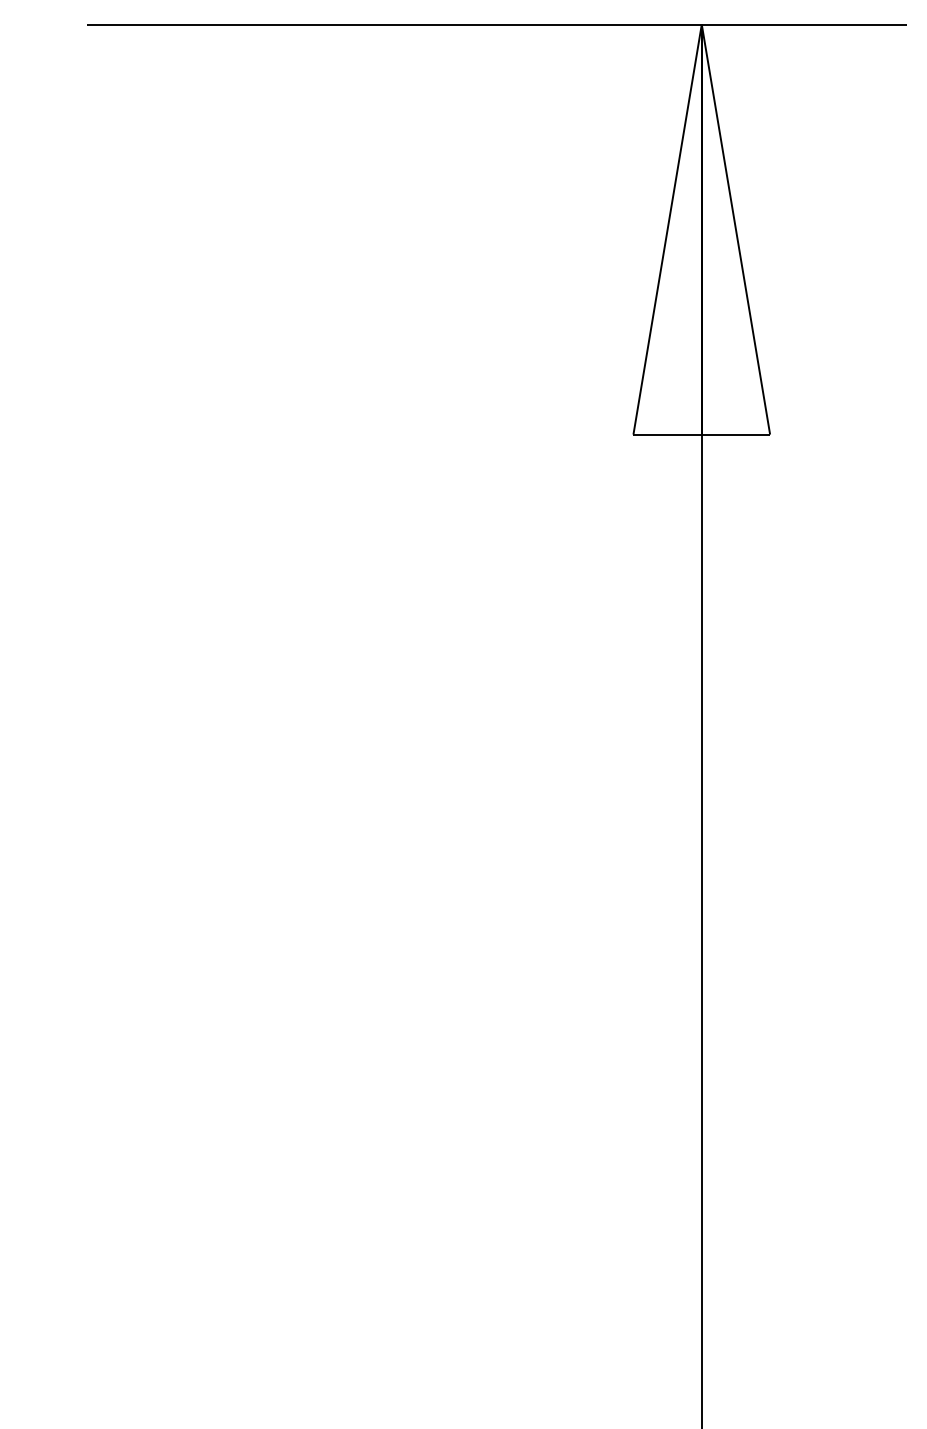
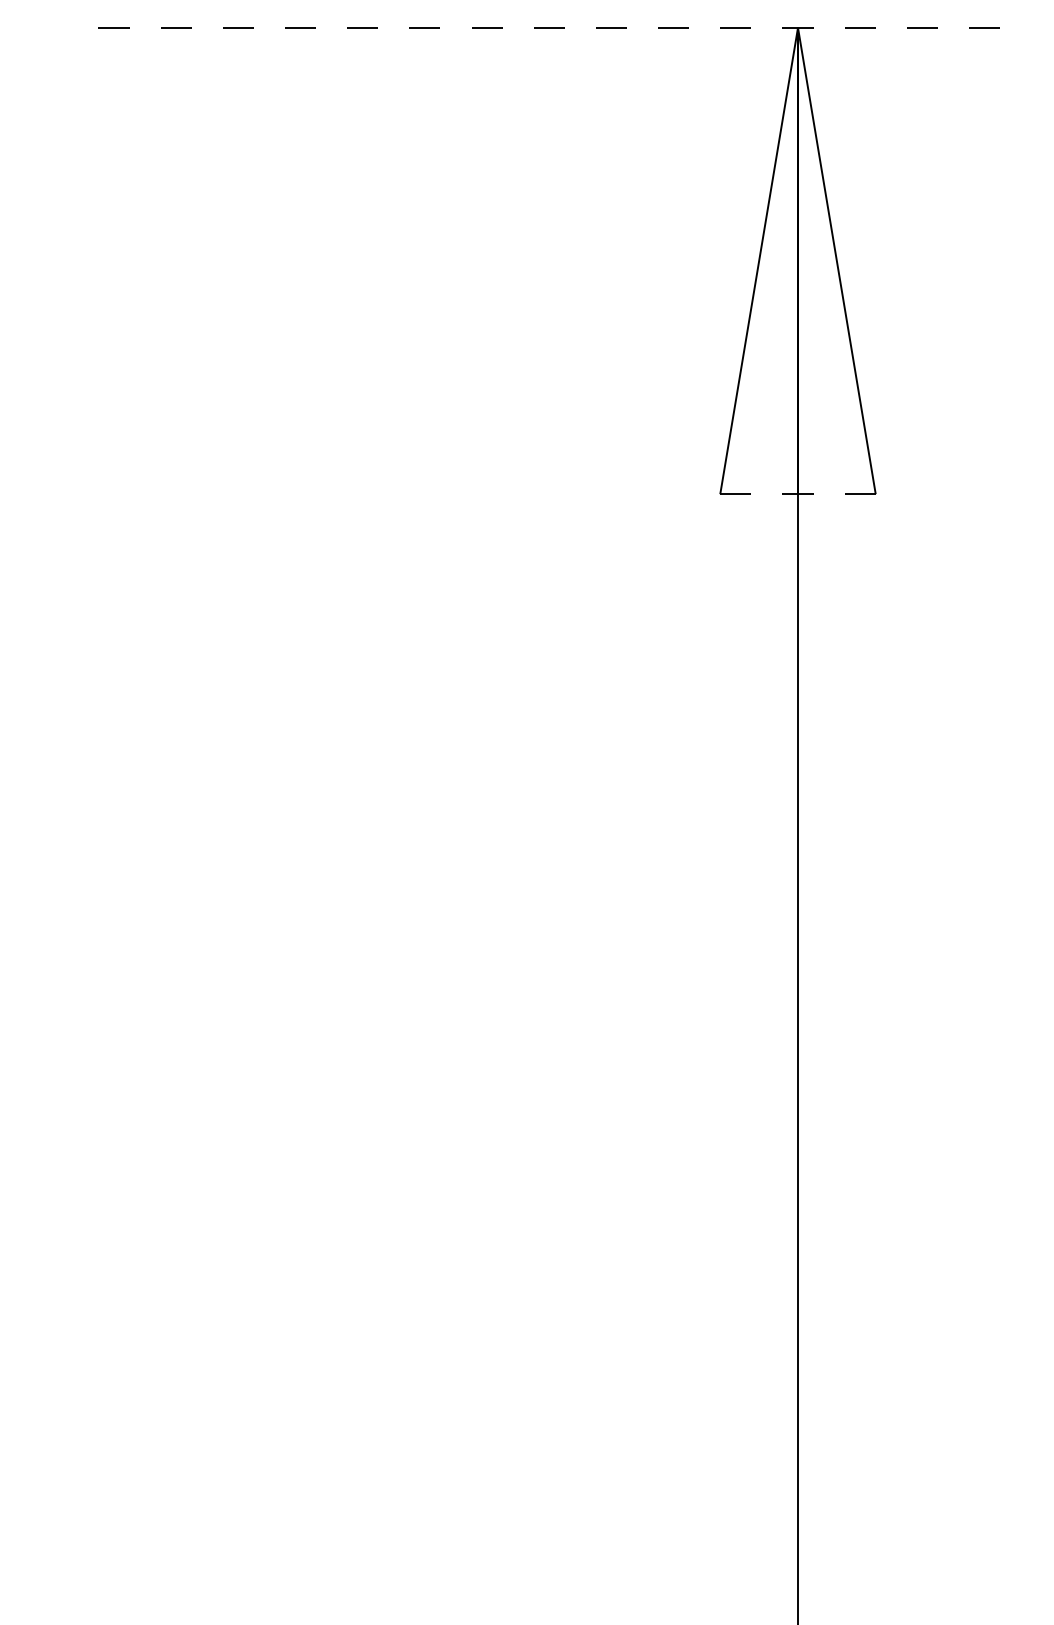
line: (497, 24) -> (565, 27), solid -> dashed
line: (702, 434) -> (798, 494), solid -> dashed

